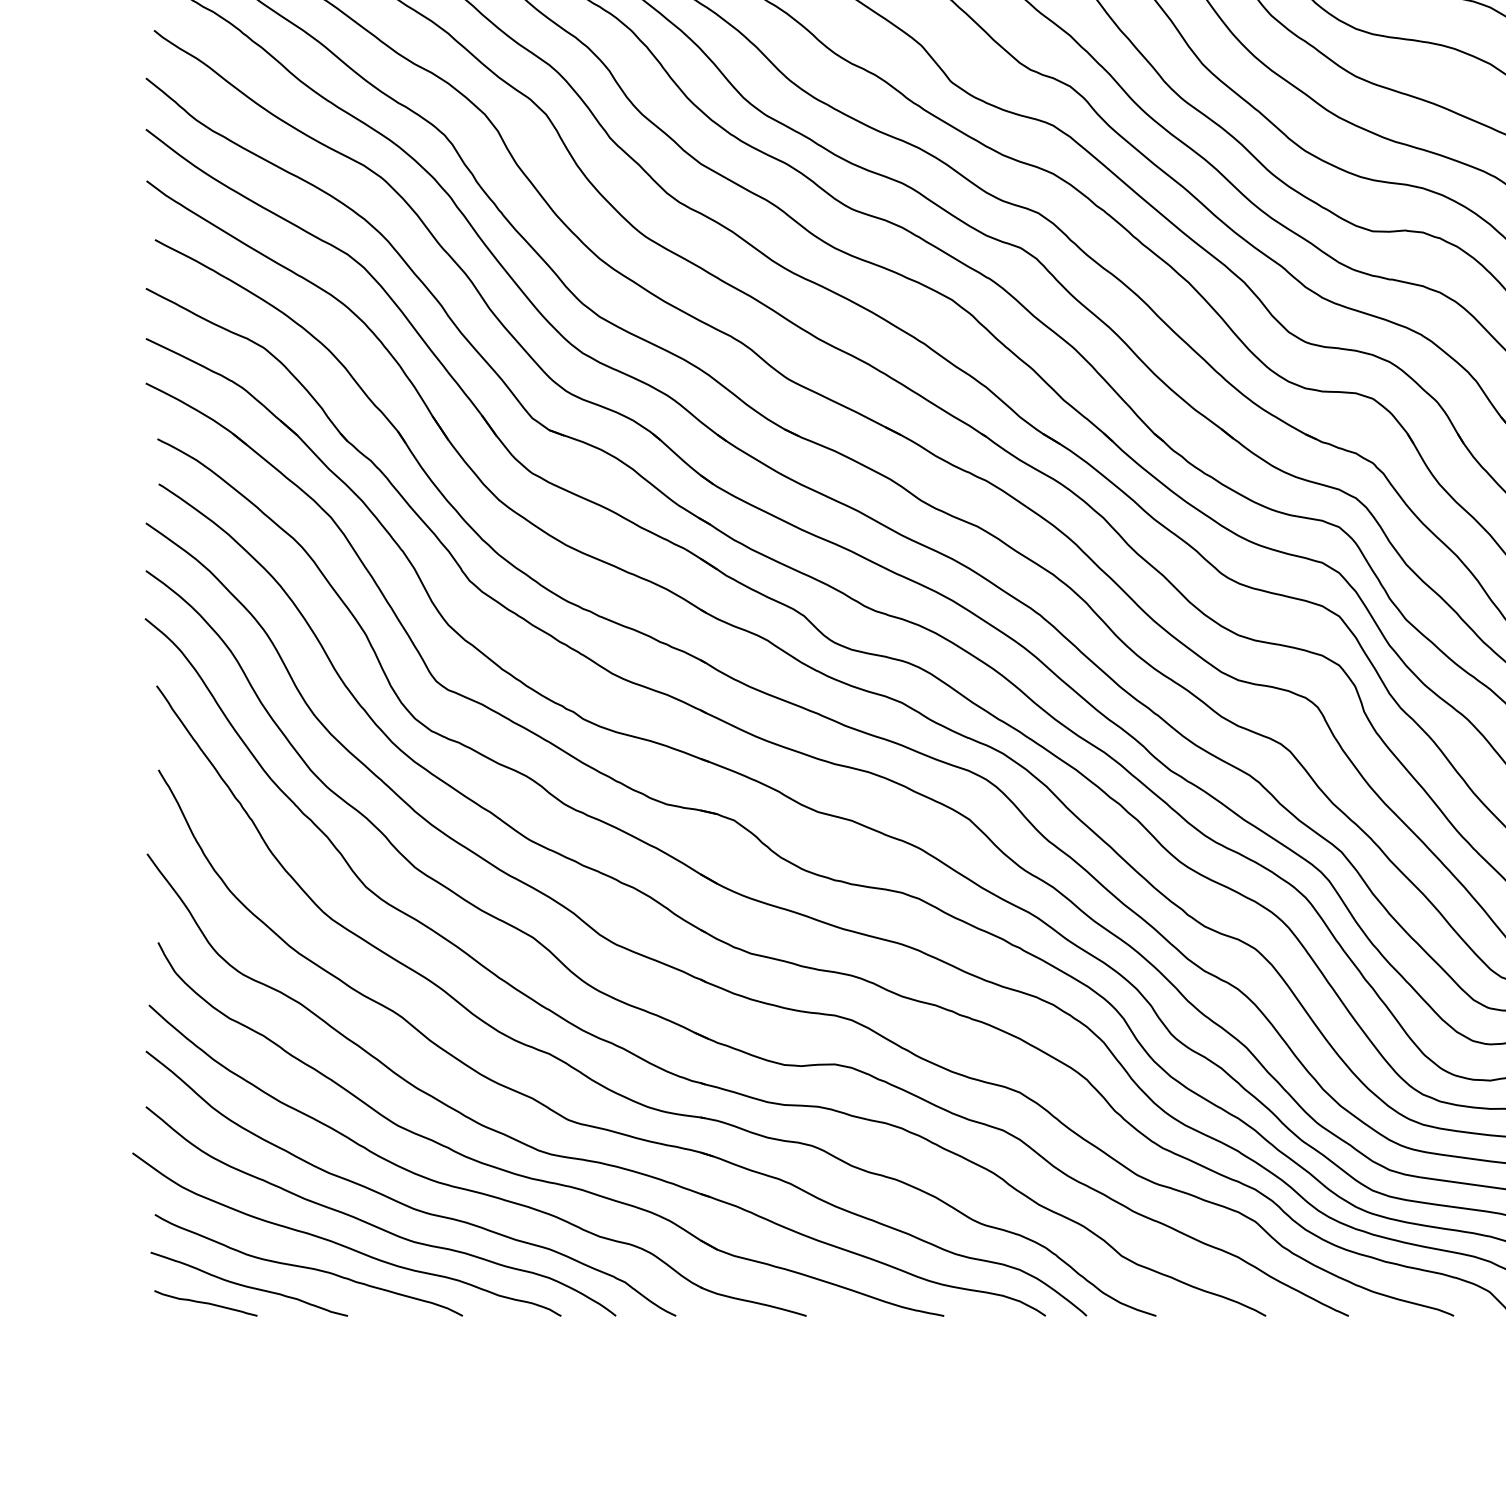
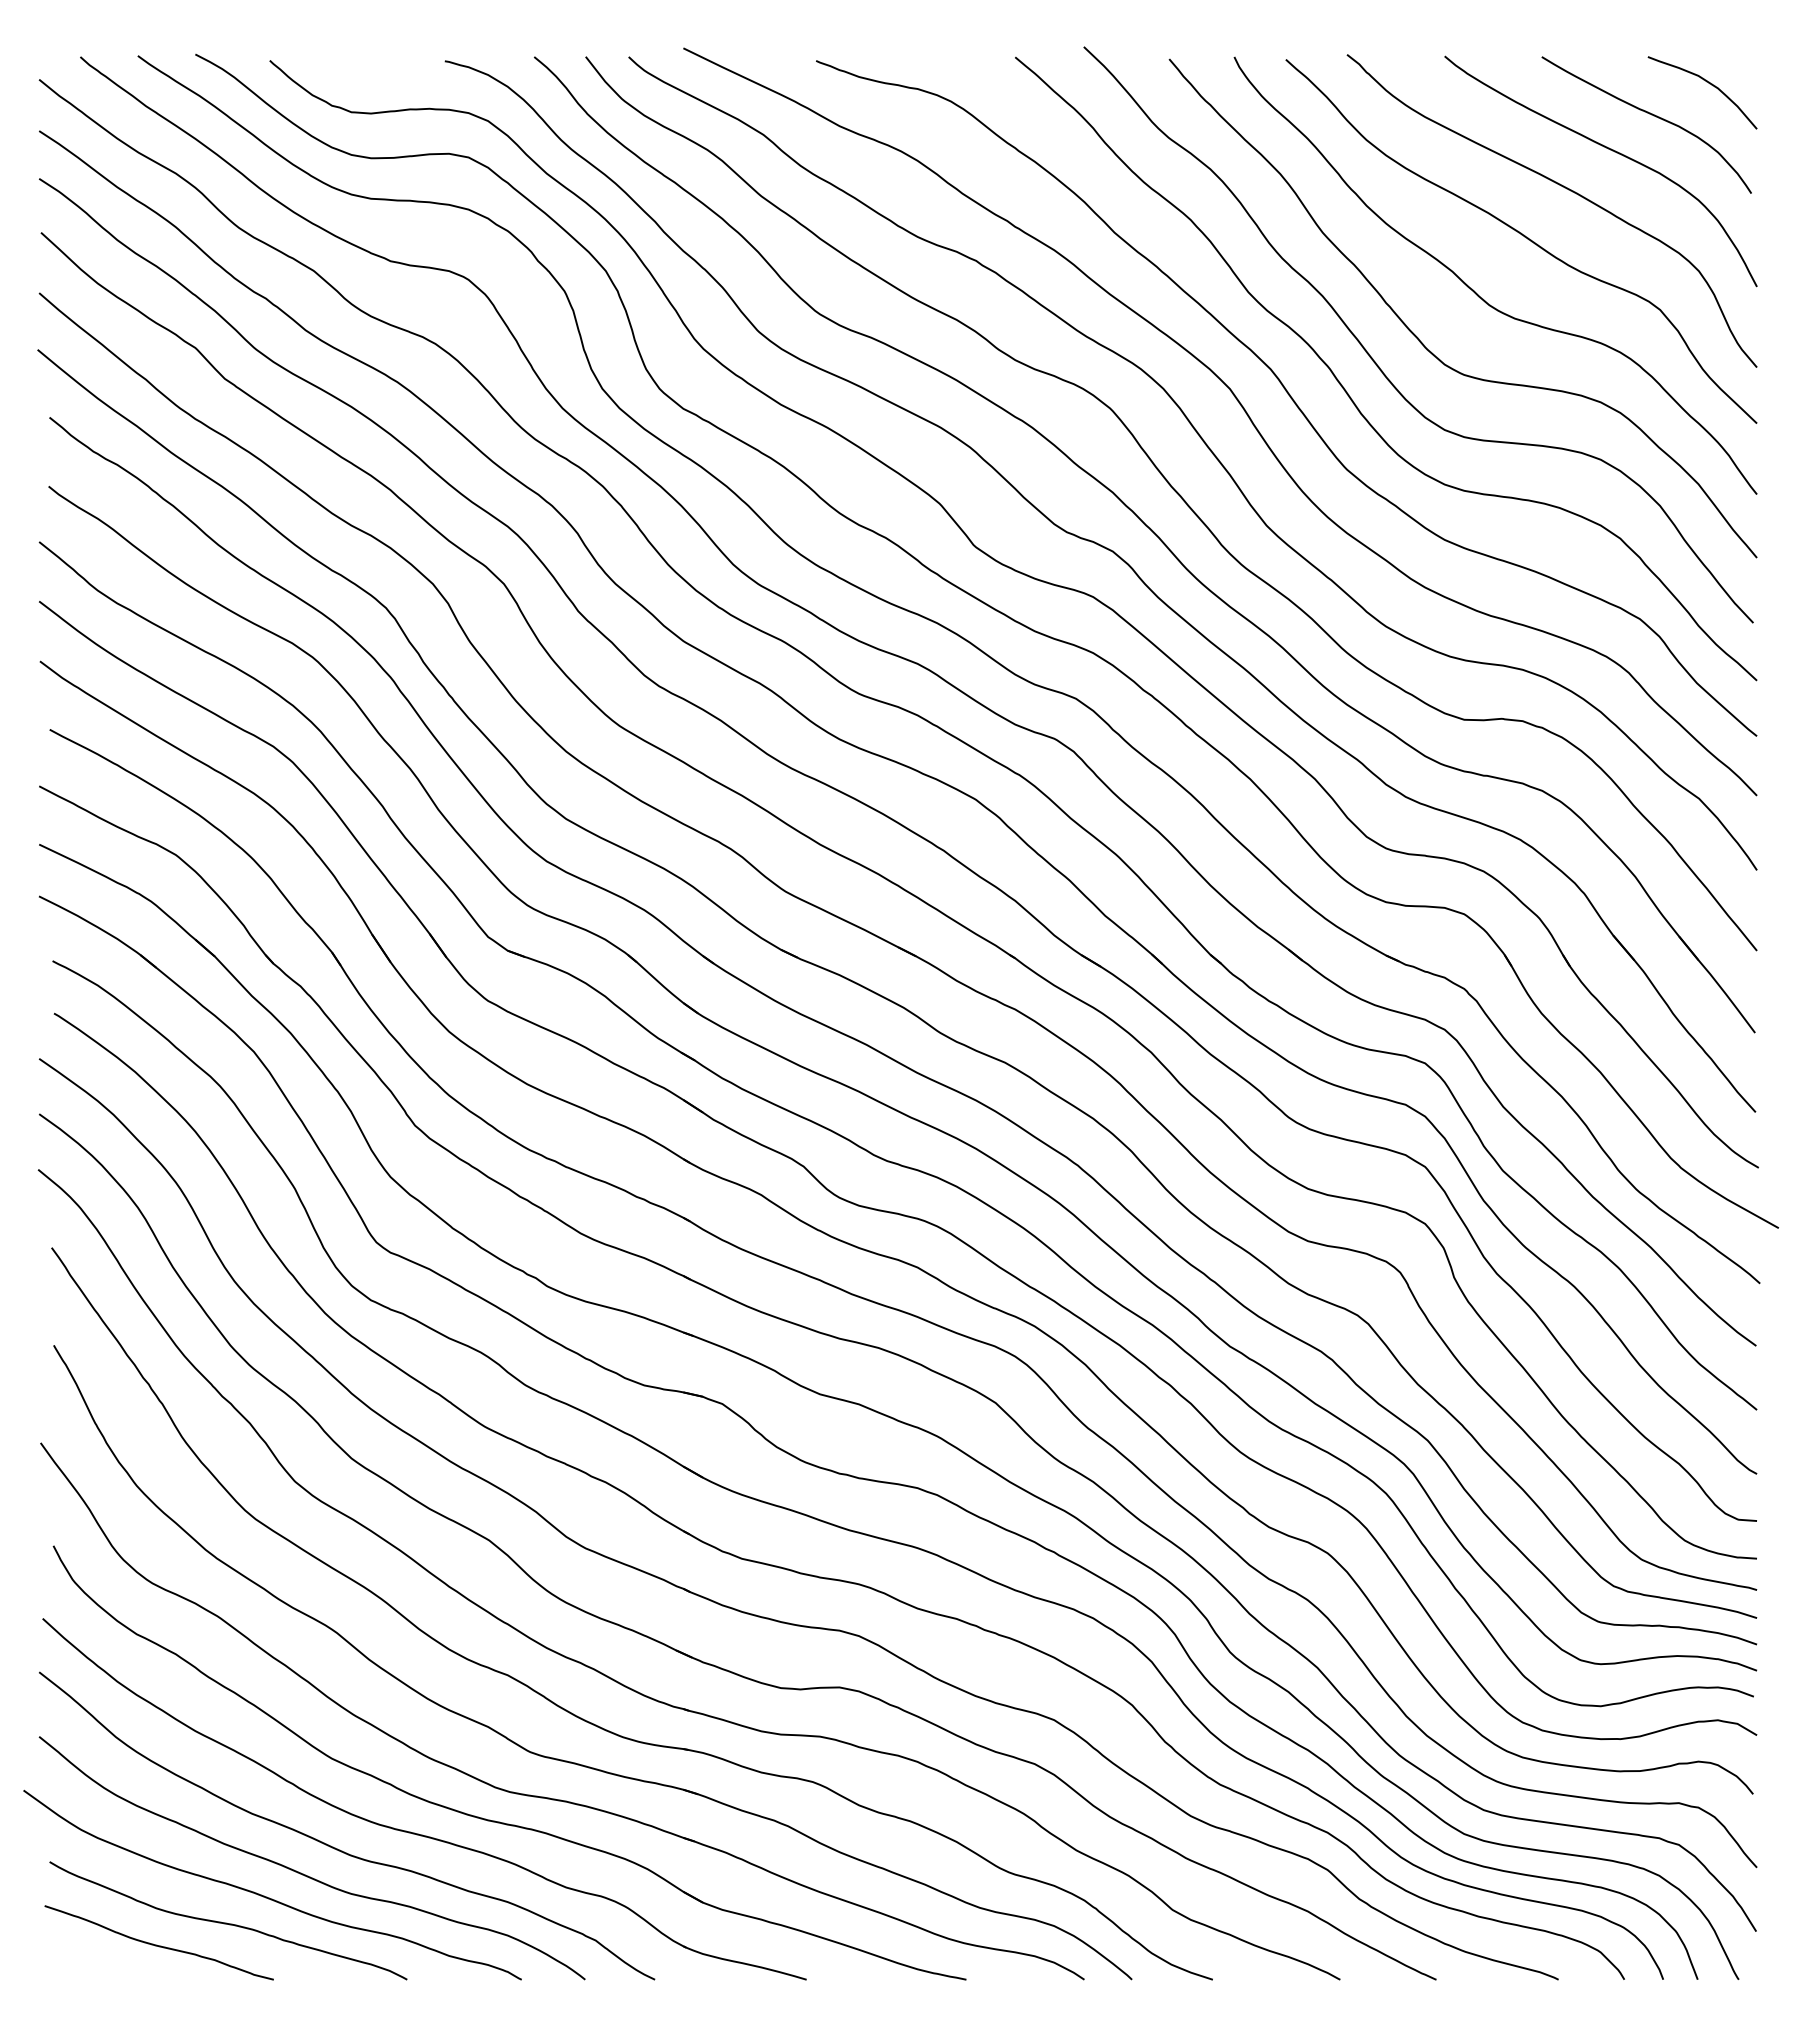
curve: (205, 1302) -> (108, 1964), removed

